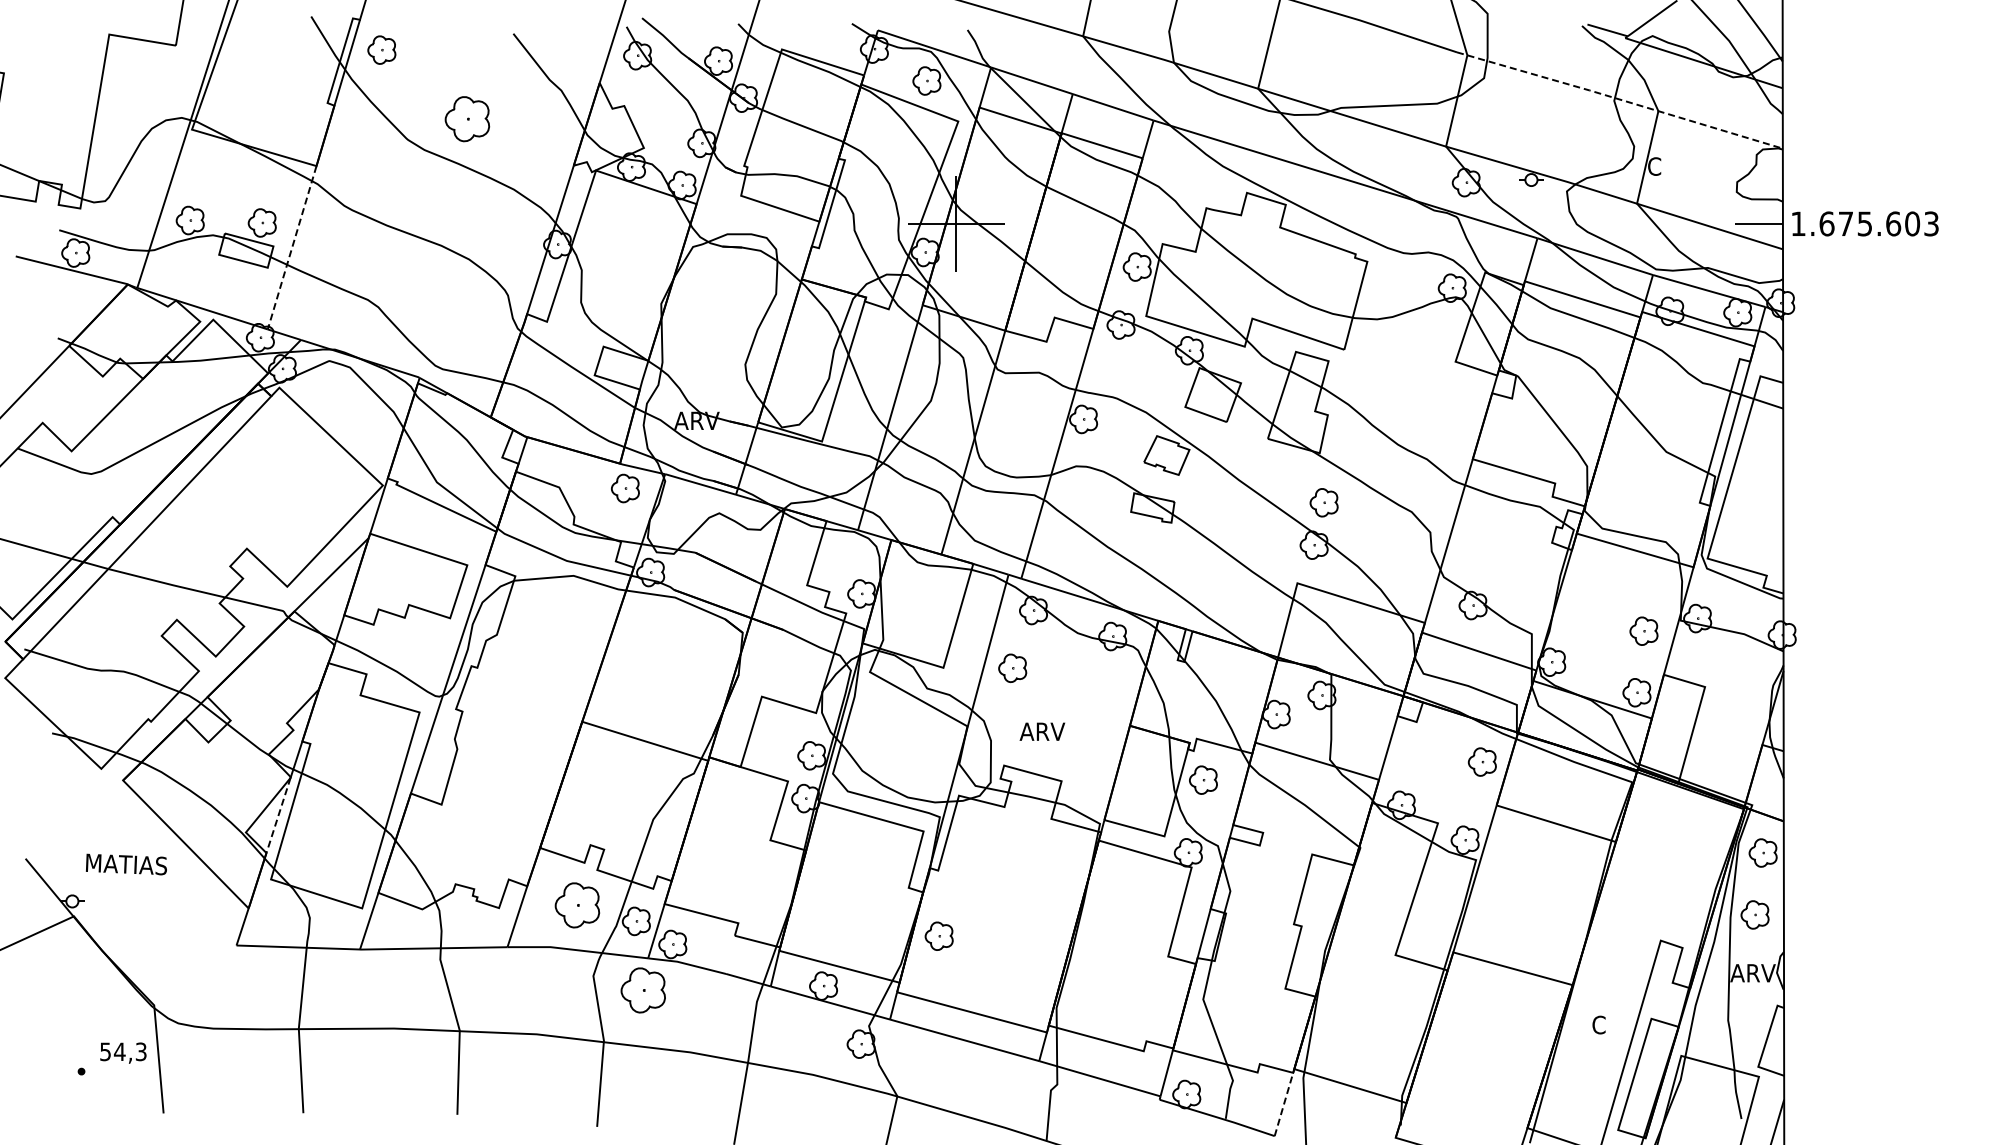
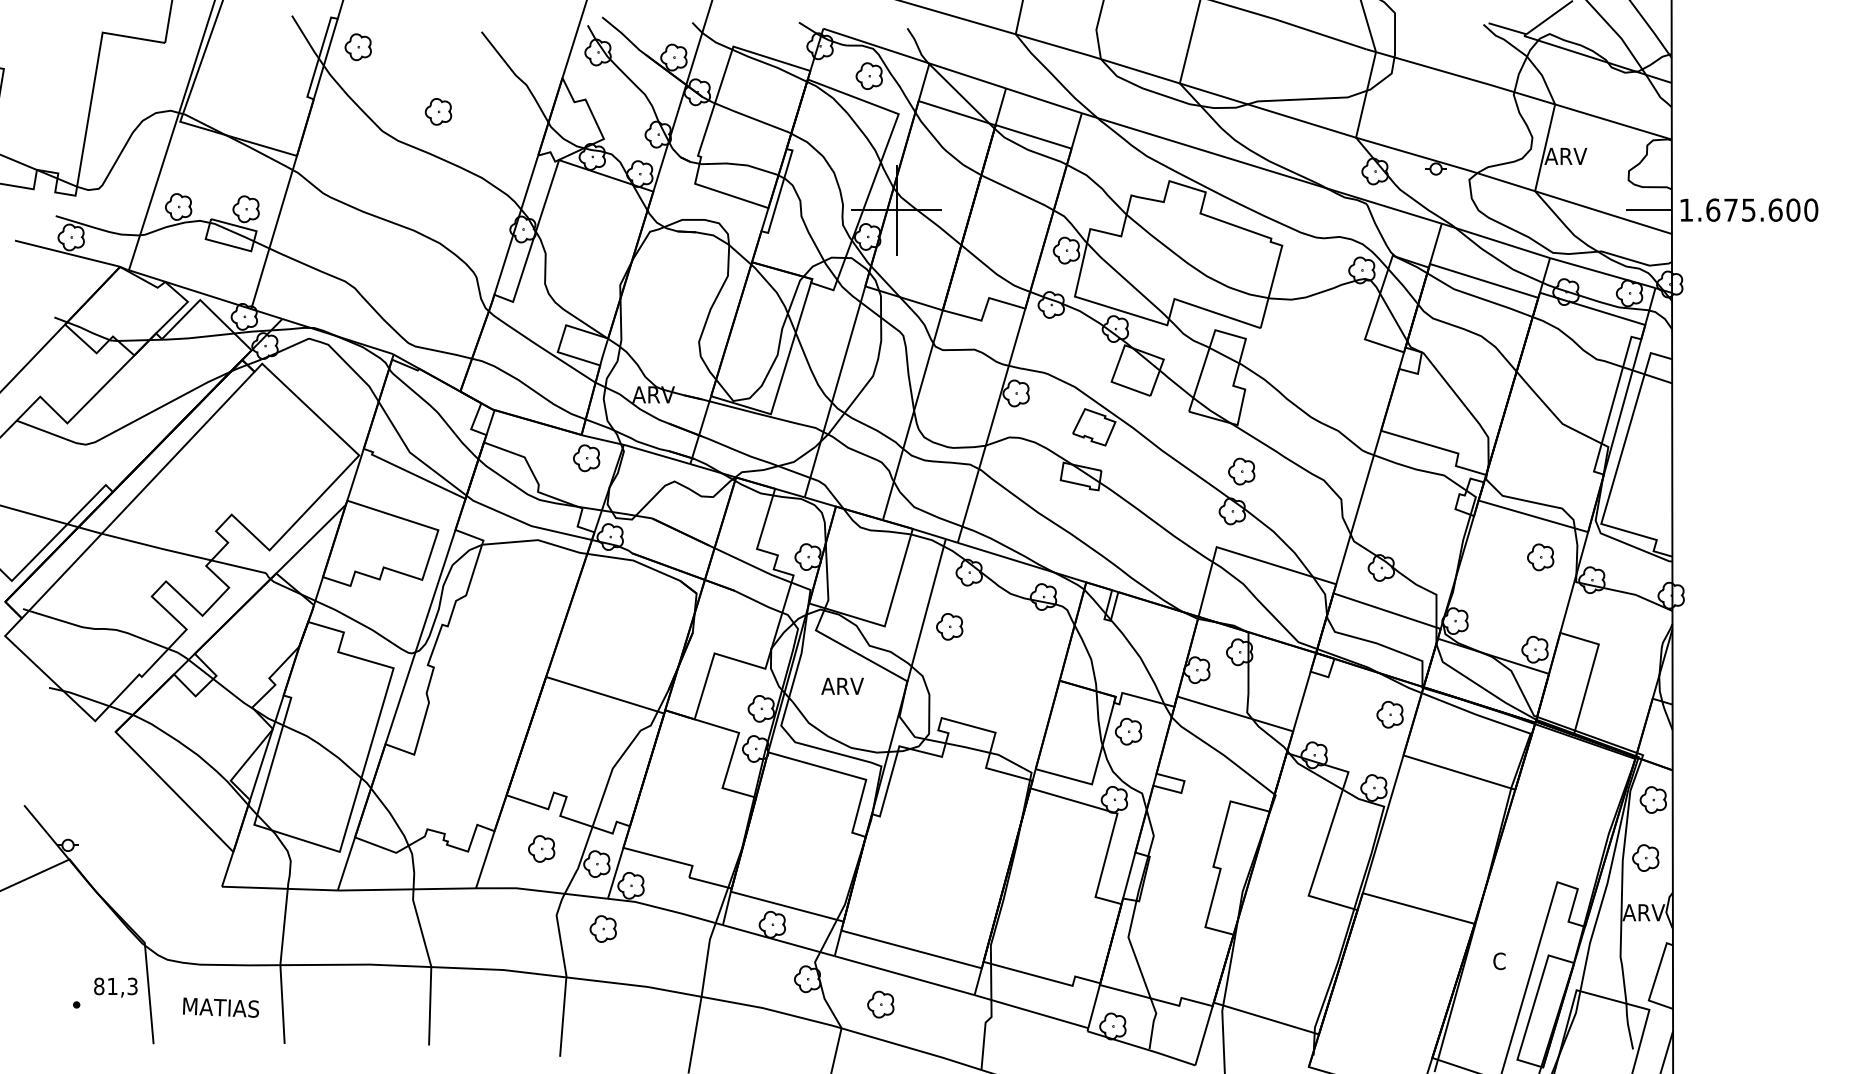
line: (1619, 99) -> (1518, 93), dashed -> solid
part: (467, 118) -> (438, 111), size x0.62
text: (1669, 166) -> (1565, 156), C -> ARV
text: (1931, 223) -> (1811, 209), 1.675.603 -> 1.675.600
line: (292, 248) -> (274, 233), dashed -> solid
part: (1643, 630) -> (1540, 556), moved
text: (1042, 731) -> (842, 686), moved
line: (278, 815) -> (261, 764), dashed -> solid
text: (126, 864) -> (221, 1007), moved
part: (577, 904) -> (541, 848), size x0.62
part: (938, 935) -> (880, 1003), moved
part: (642, 990) -> (602, 928), size x0.62
text: (112, 1051) -> (105, 986), 54,3 -> 81,3
line: (1283, 1104) -> (1203, 1035), dashed -> solid

